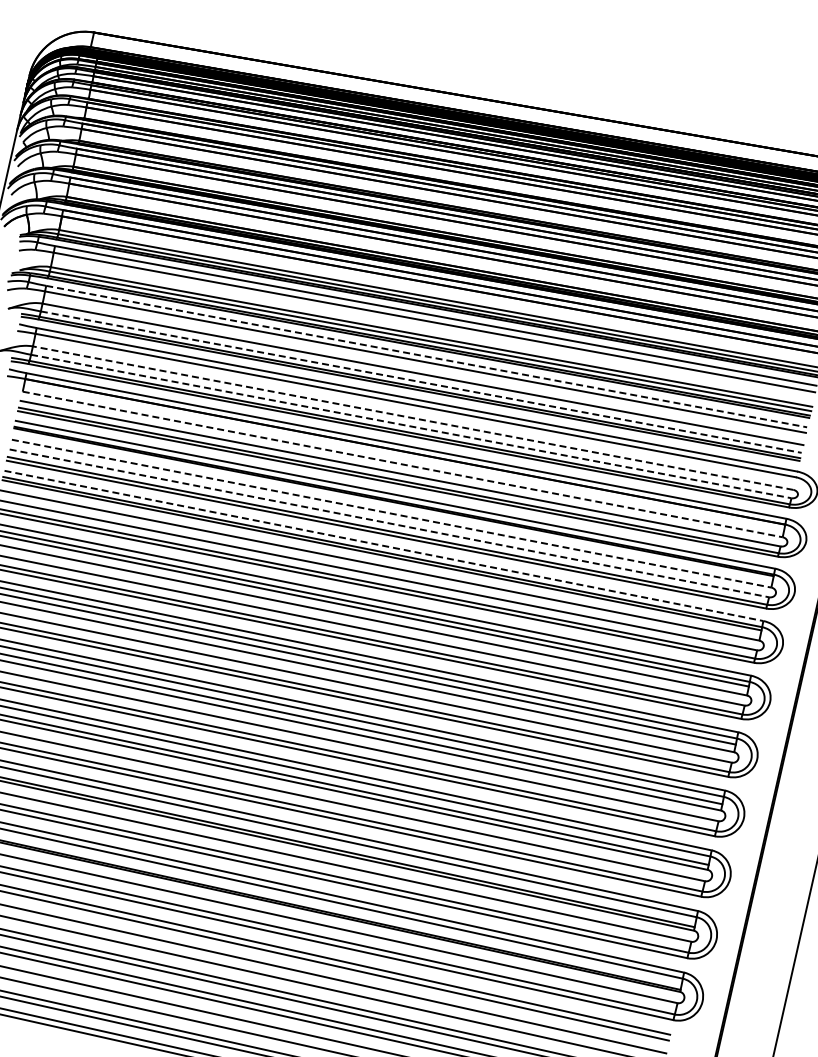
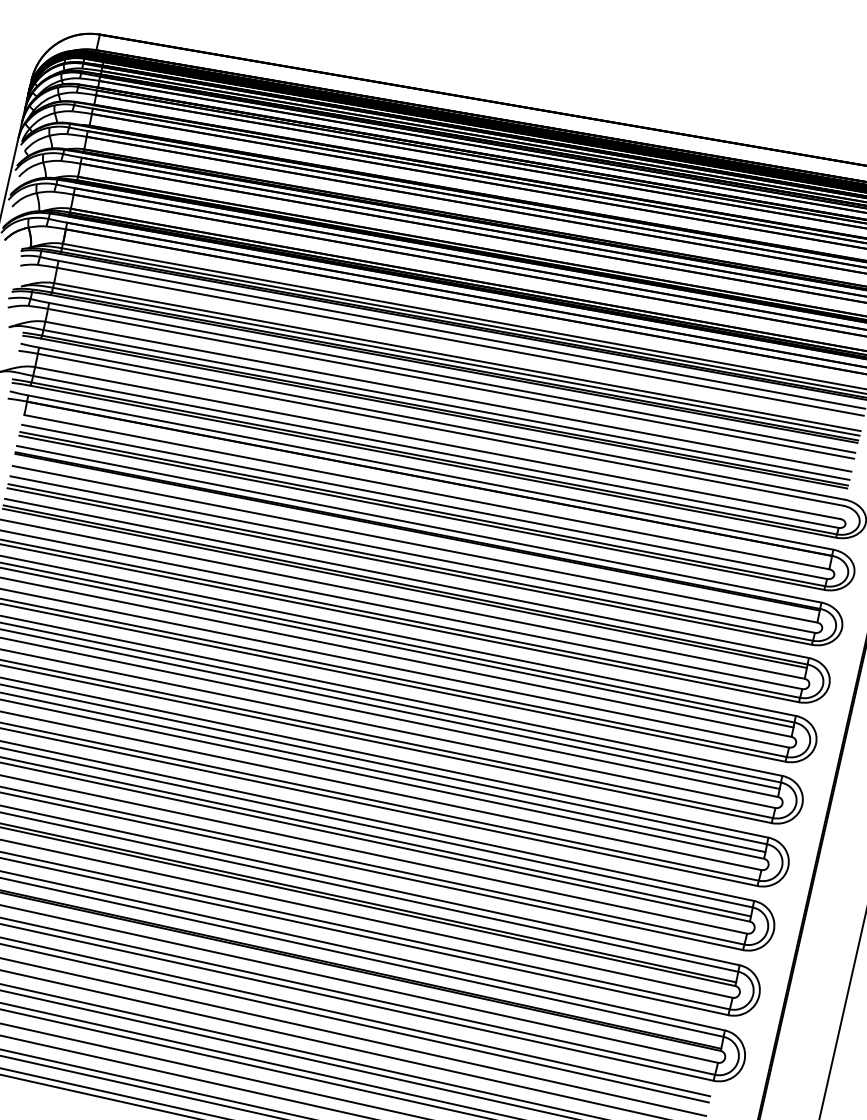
line: (426, 356) -> (452, 377), dashed -> solid
line: (421, 382) -> (446, 405), dashed -> solid
line: (413, 418) -> (438, 443), dashed -> solid
line: (411, 426) -> (436, 451), dashed -> solid
line: (402, 464) -> (426, 492), dashed -> solid
line: (391, 513) -> (414, 544), dashed -> solid
line: (389, 523) -> (412, 554), dashed -> solid
line: (383, 545) -> (406, 578), dashed -> solid

